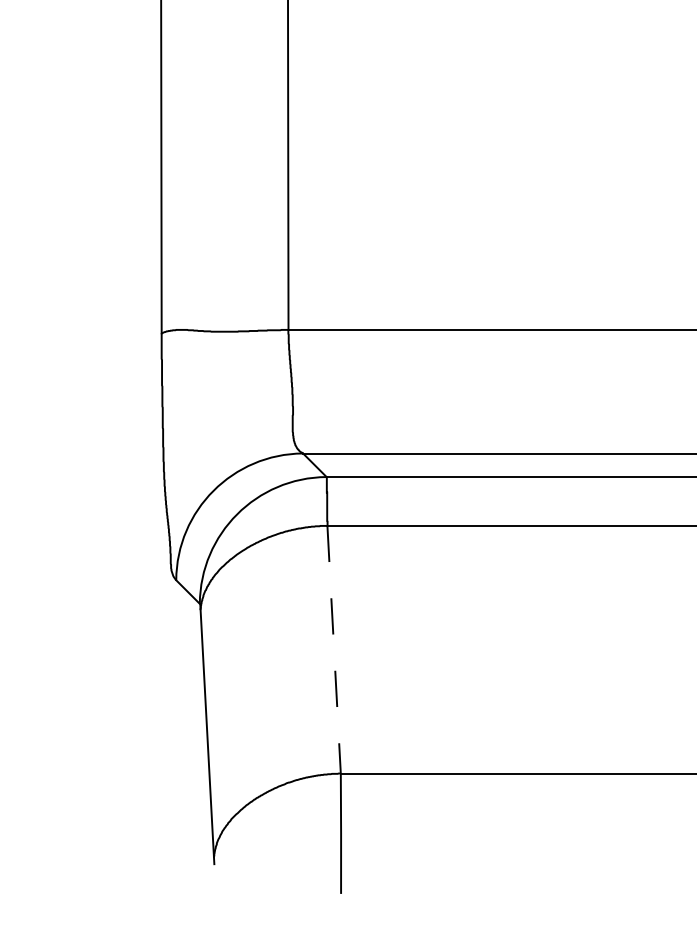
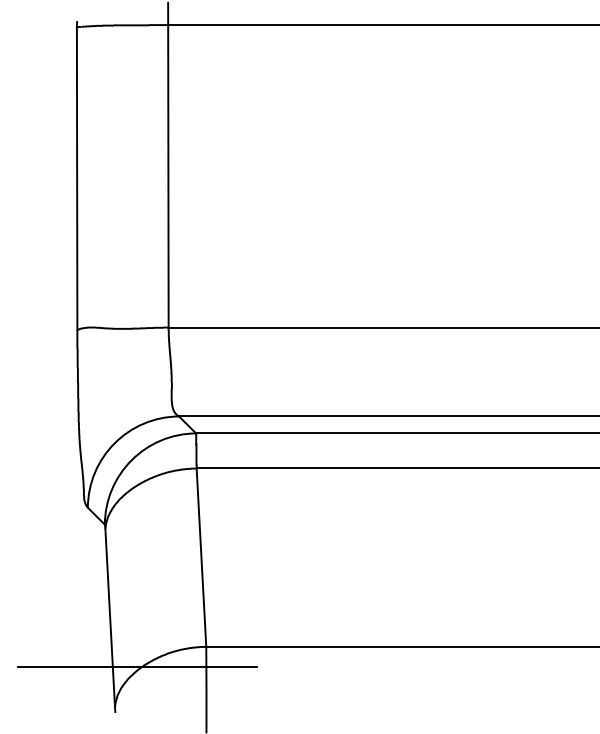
line: (334, 650) -> (201, 558), dashed -> solid
line: (245, 800) -> (137, 666), added

